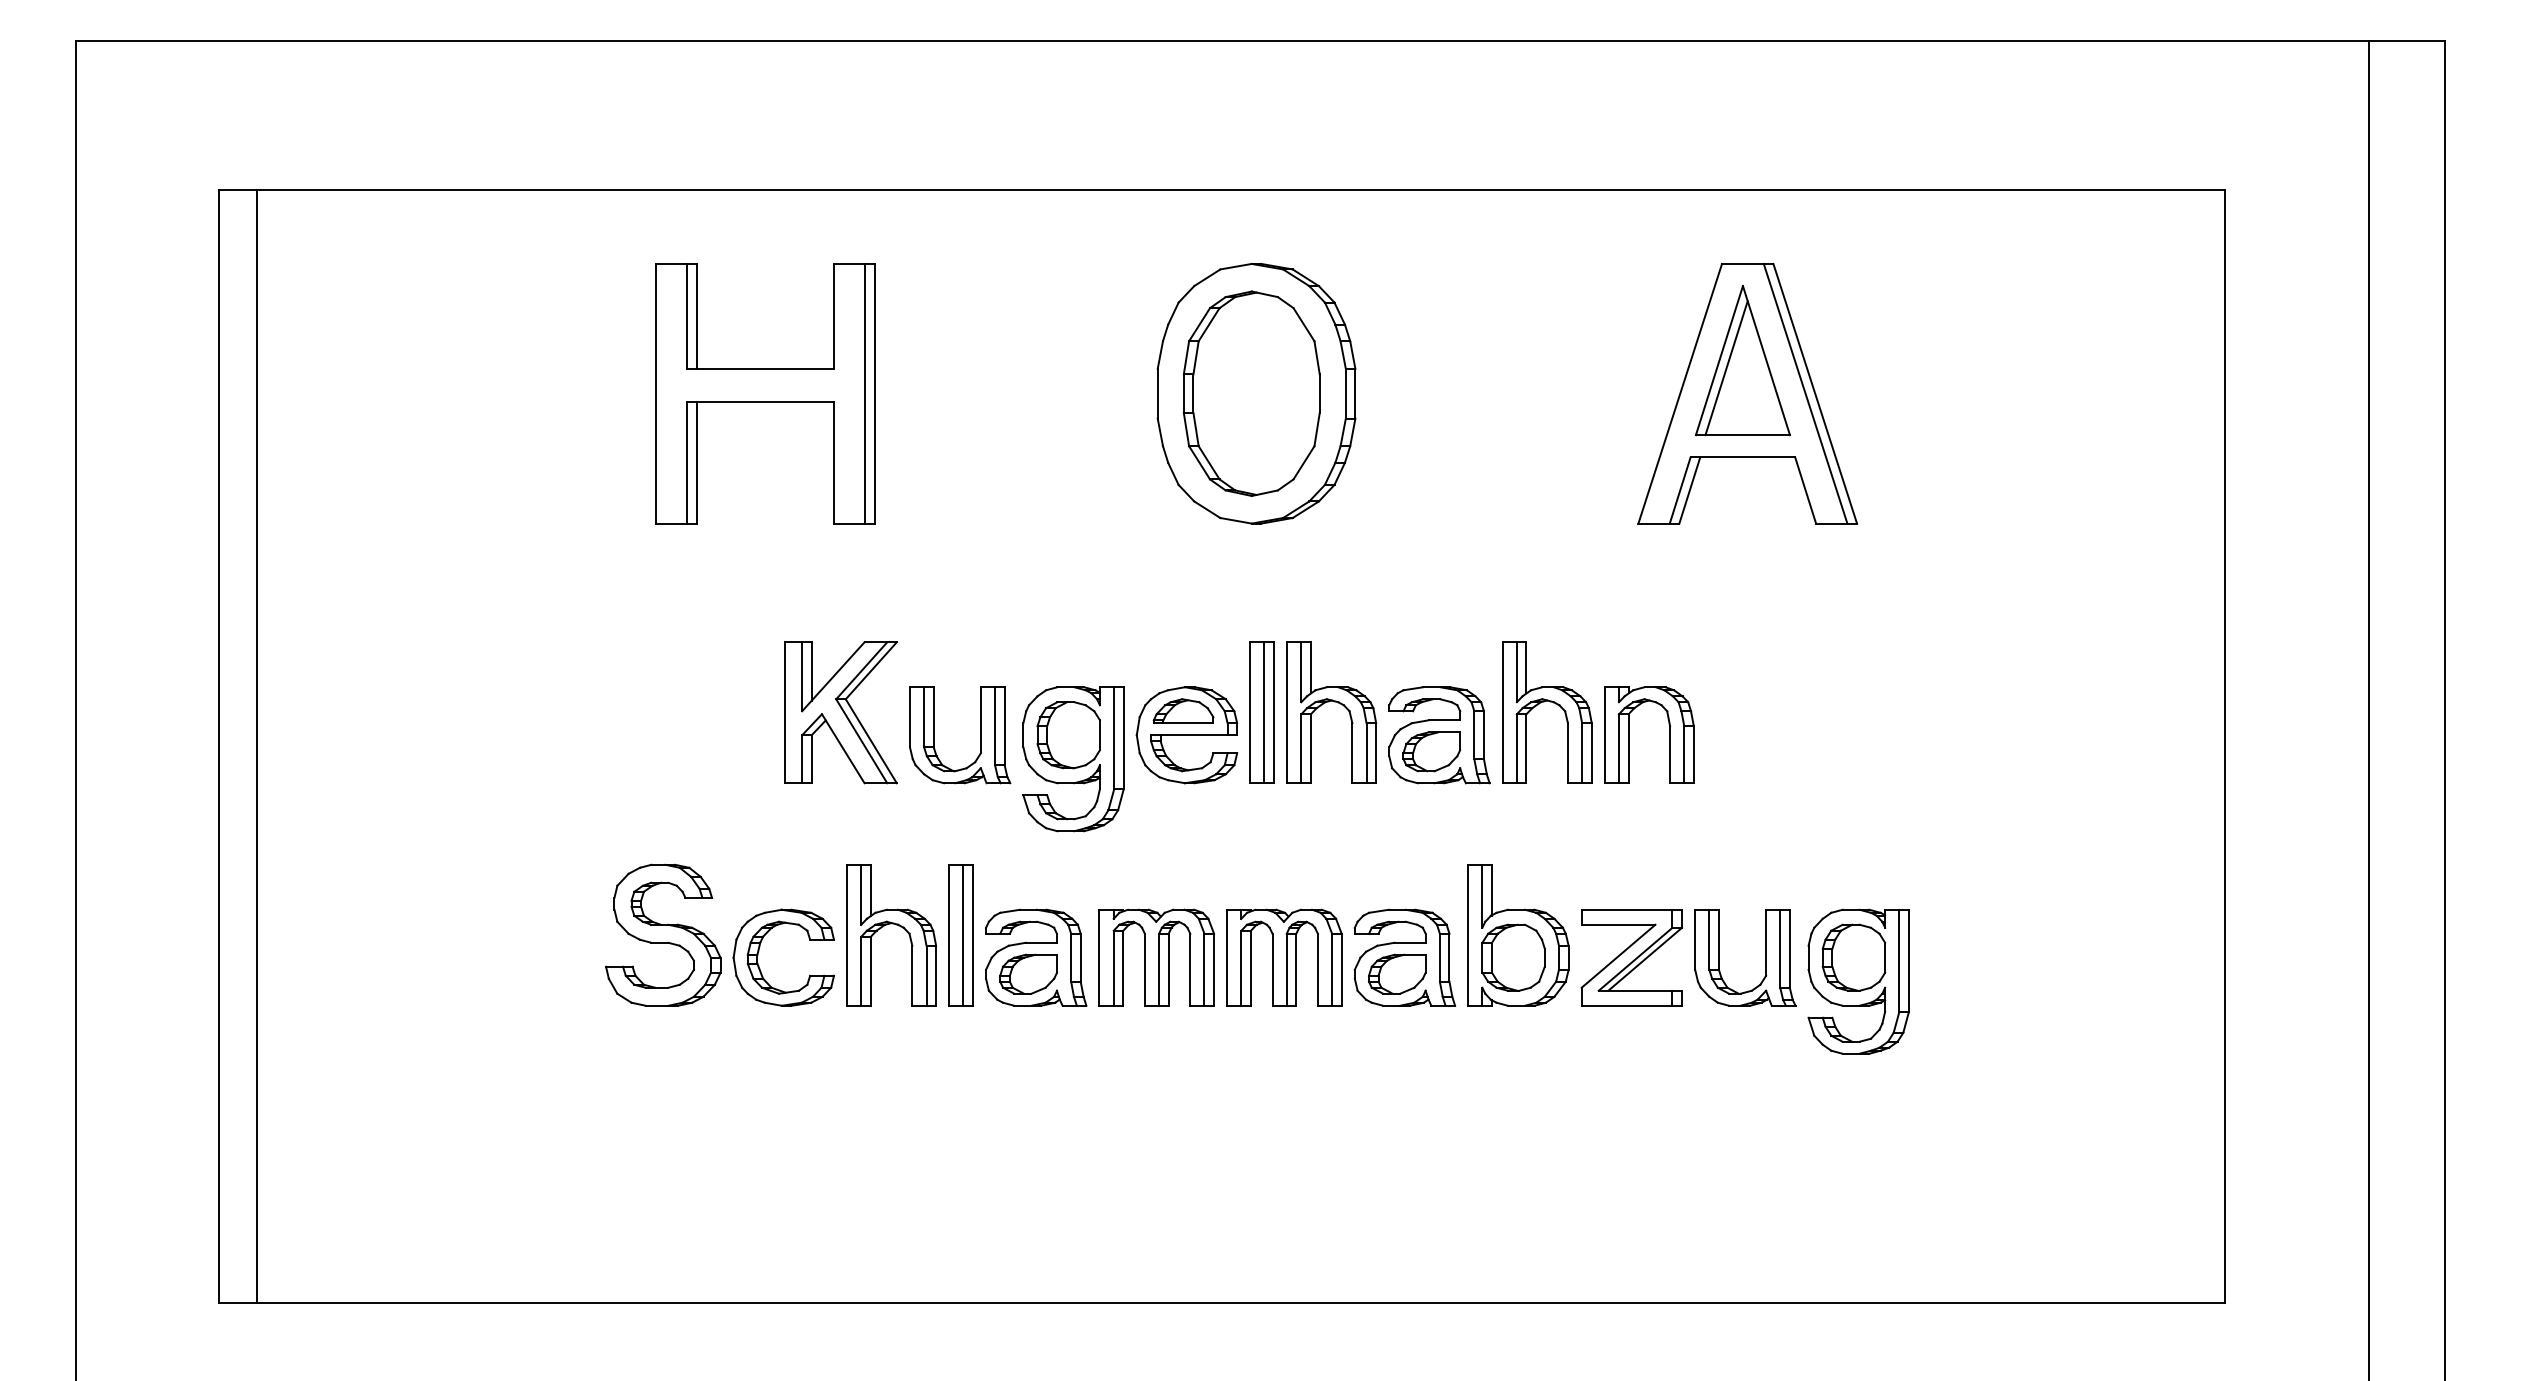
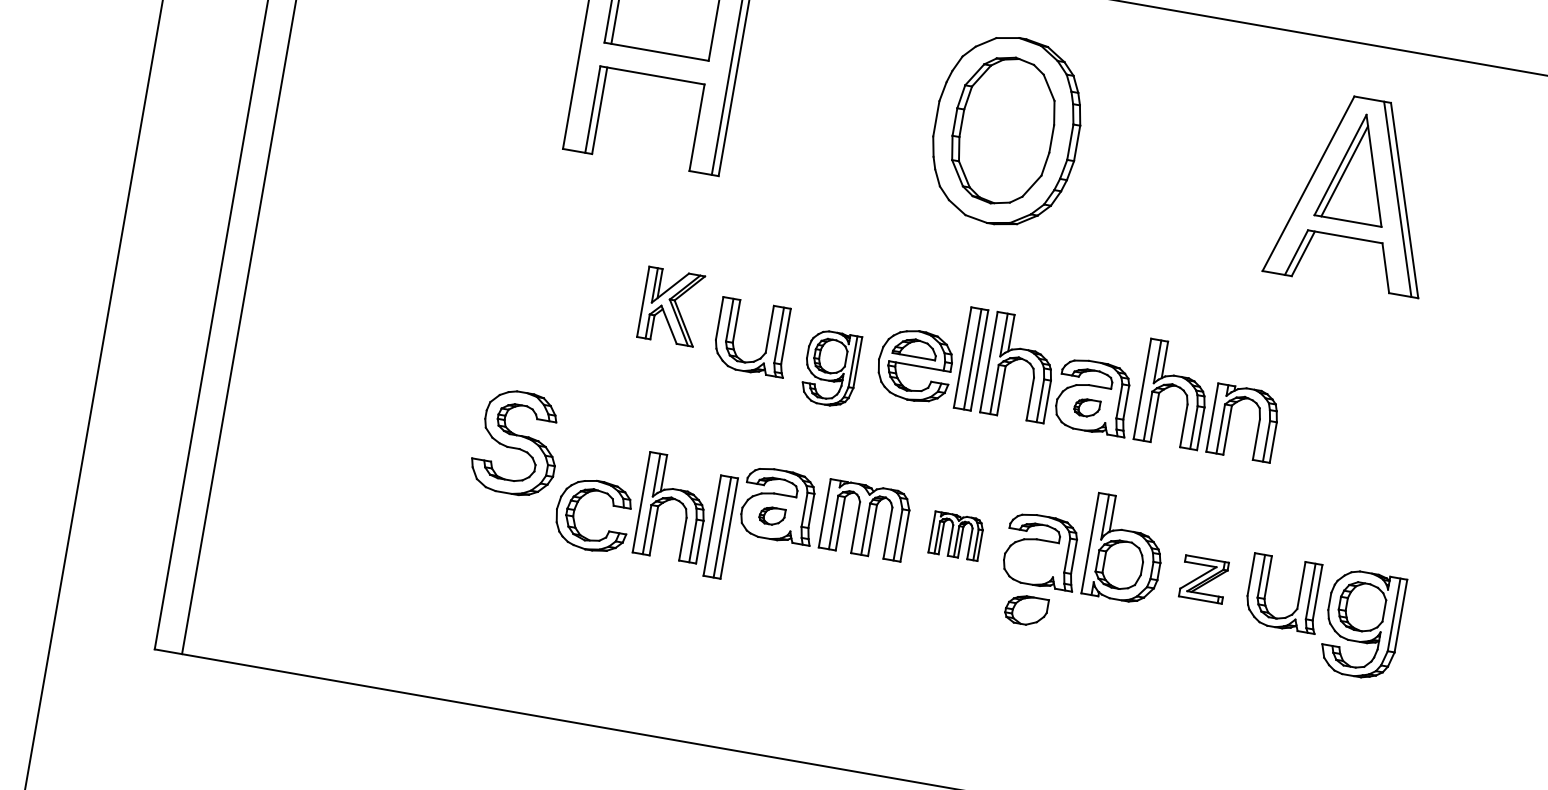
part: (840, 712) -> (670, 306), size x0.7
part: (1431, 751) -> (1086, 407), size x0.6
part: (1073, 759) -> (830, 368), size x0.7
part: (887, 925) -> (671, 500), moved
part: (960, 935) -> (720, 527), moved
part: (759, 951) -> (576, 507), moved
part: (1284, 957) -> (956, 536), size x0.6
part: (1631, 957) -> (1203, 579), size x0.6
part: (1028, 973) -> (772, 515), size x0.6
part: (1397, 973) -> (1026, 609), moved

